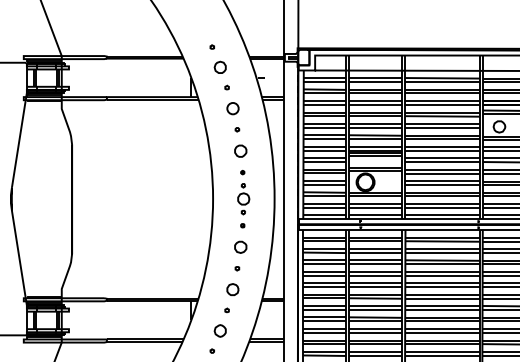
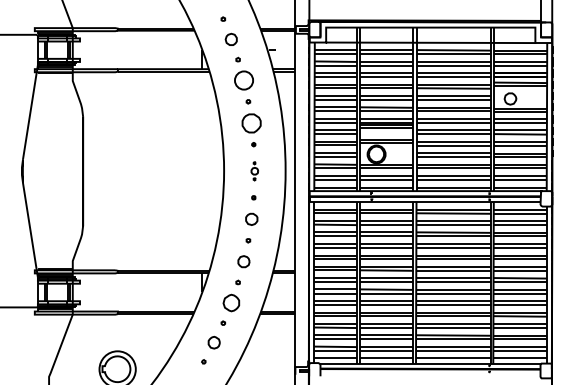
circle: (232, 108) -> (243, 80), size x1.6
part: (240, 150) -> (251, 122), size x1.6
part: (243, 199) -> (254, 171), size x0.6
part: (219, 330) -> (230, 302), size x1.4

